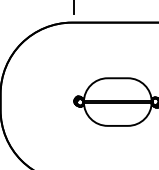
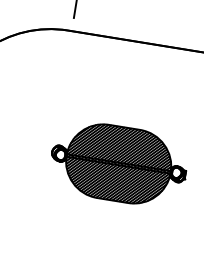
hatch: (117, 101) -> (118, 162), added

